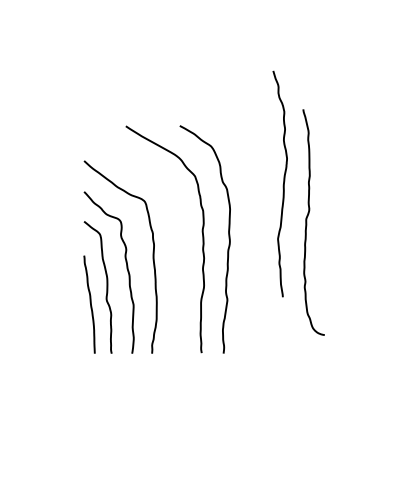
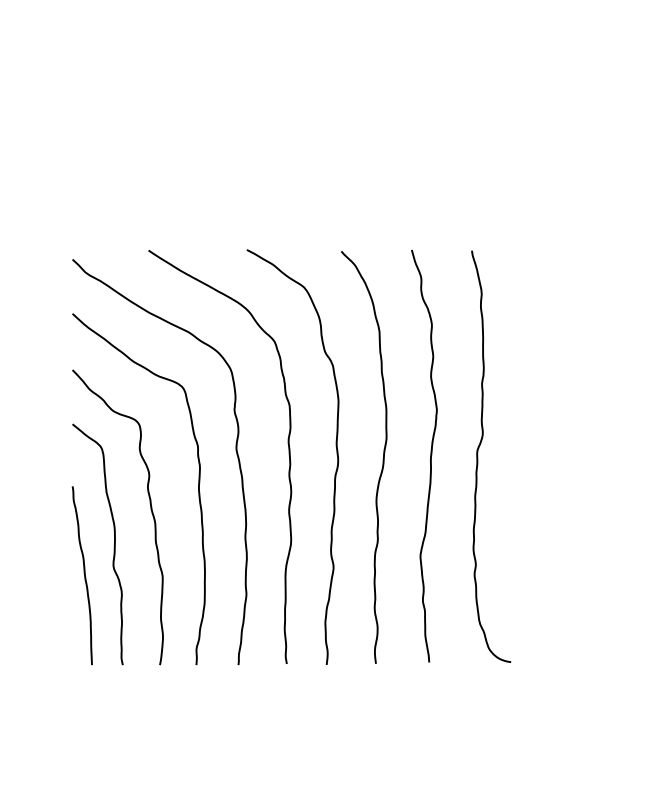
curve: (282, 185) -> (428, 458), moved
curve: (307, 222) -> (479, 456), moved
curve: (173, 238) -> (235, 455), added
curve: (253, 242) -> (381, 462), added

